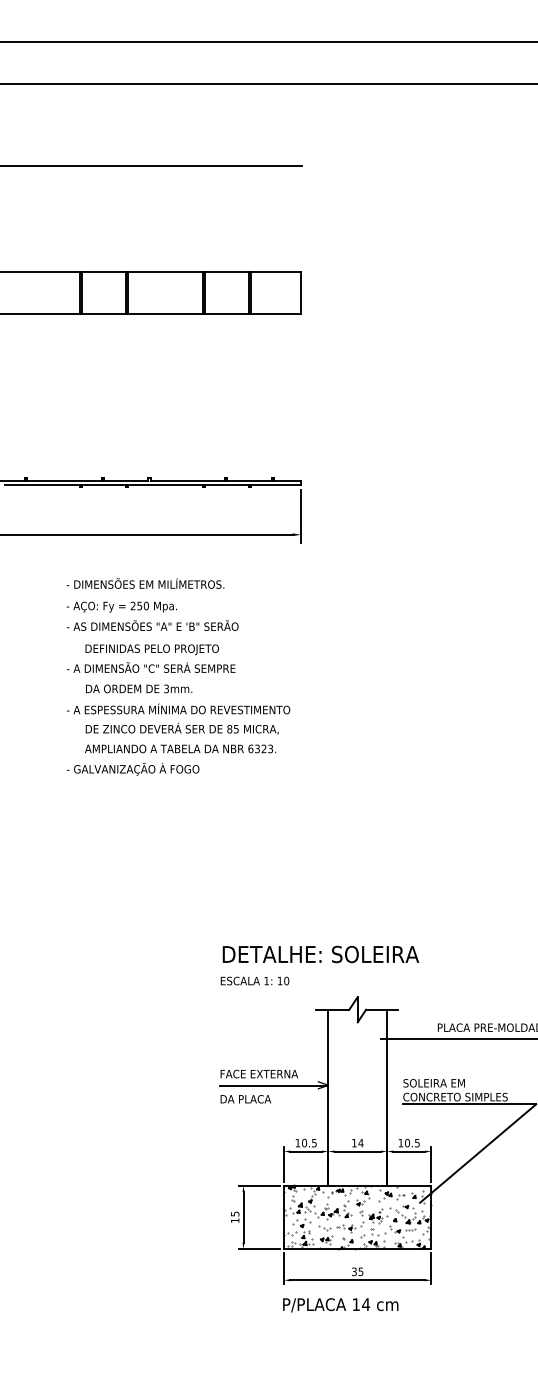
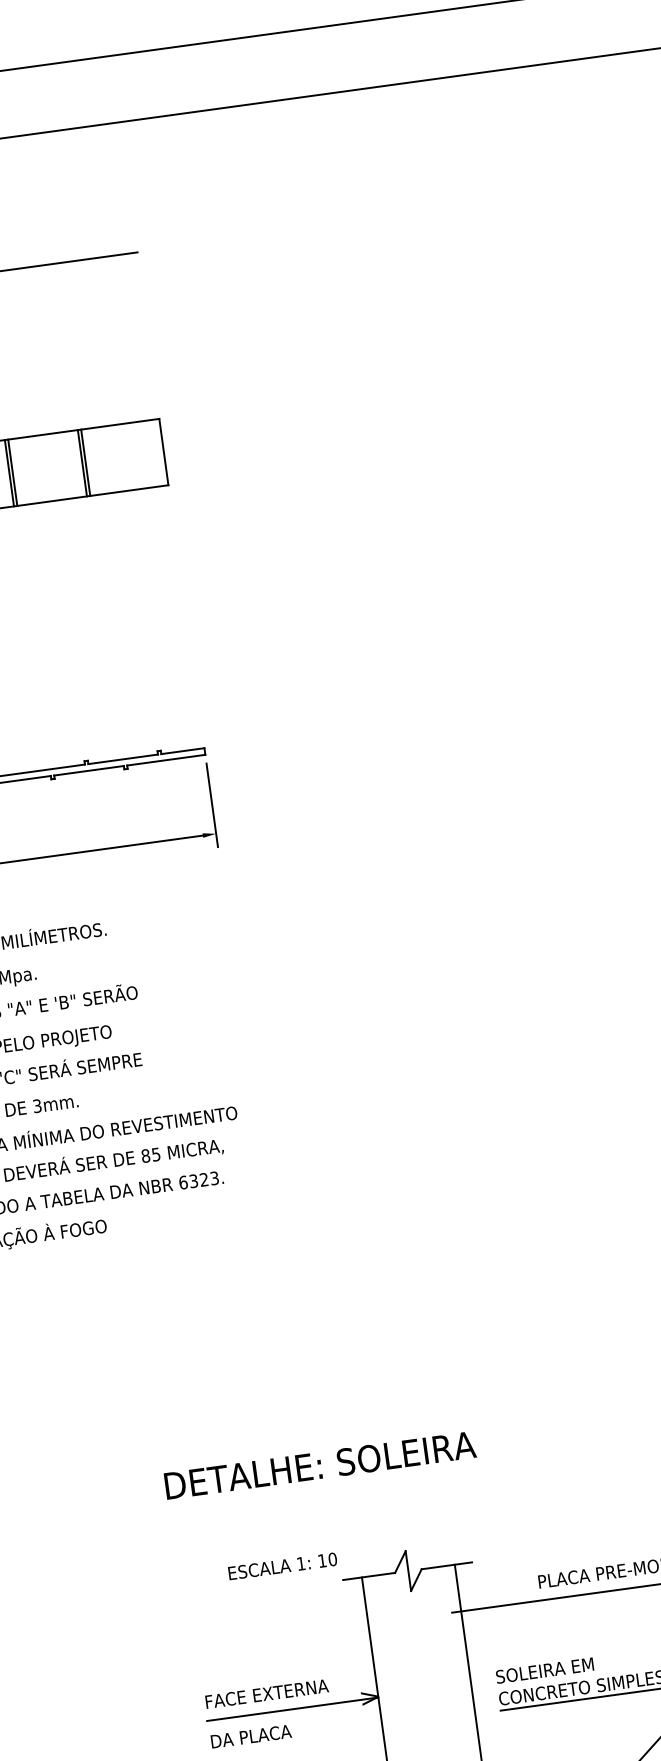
text: (320, 954) -> (319, 1465), moved
text: (254, 980) -> (281, 1565), moved

